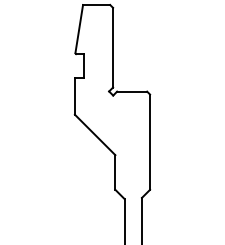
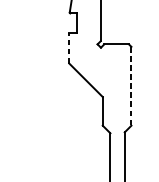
line: (74, 96) -> (68, 48), solid -> dashed
line: (150, 142) -> (131, 86), solid -> dashed

